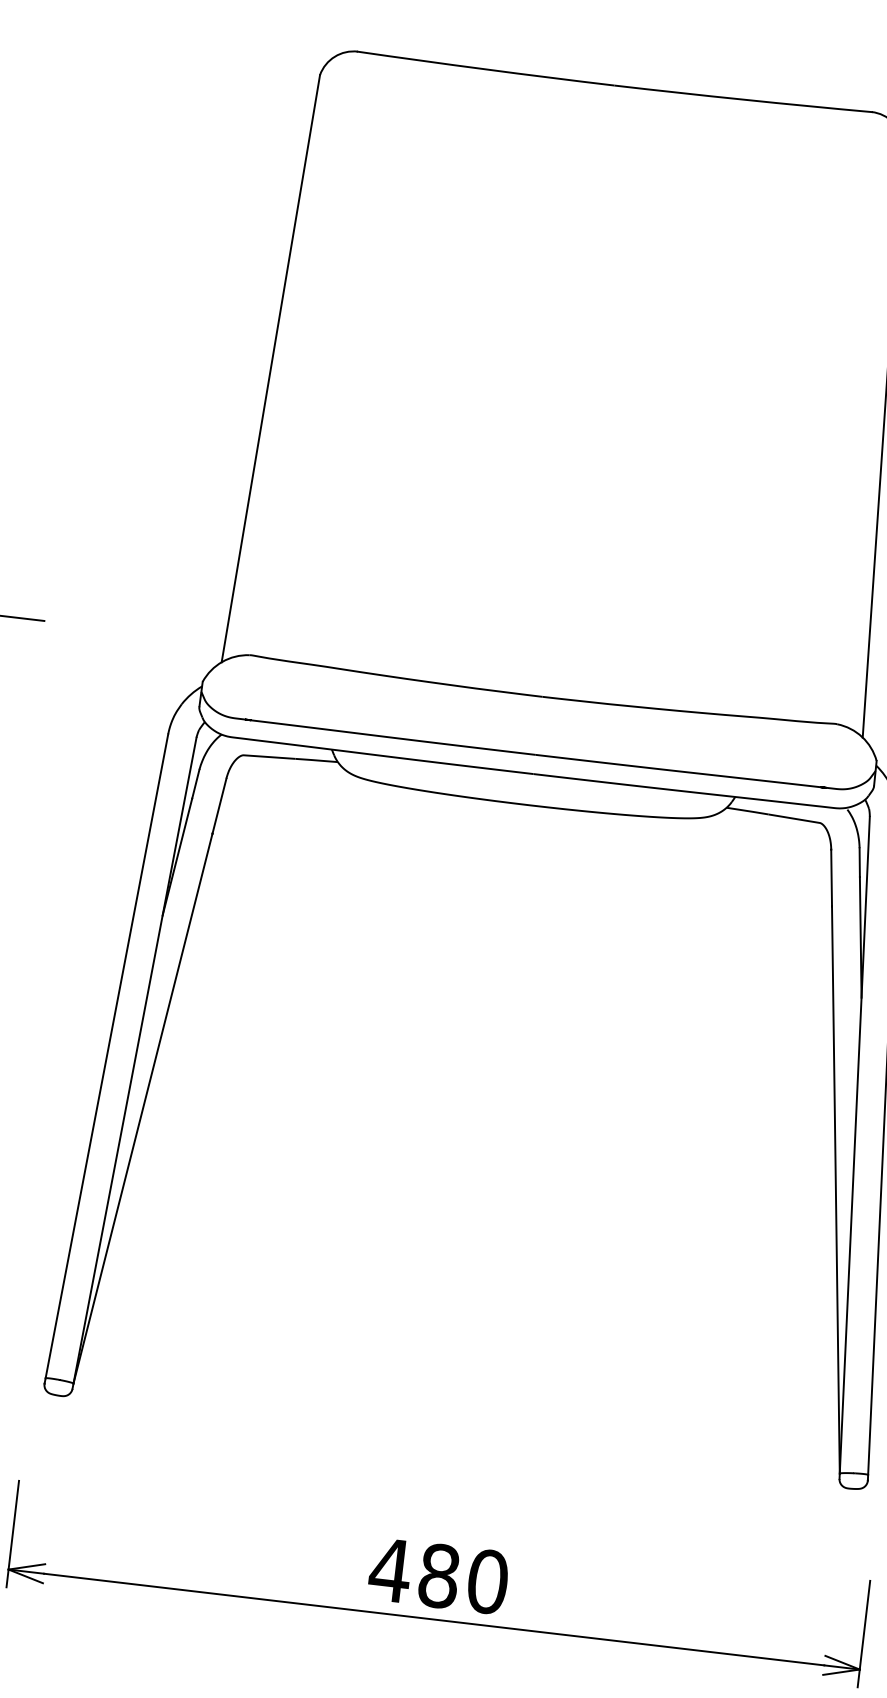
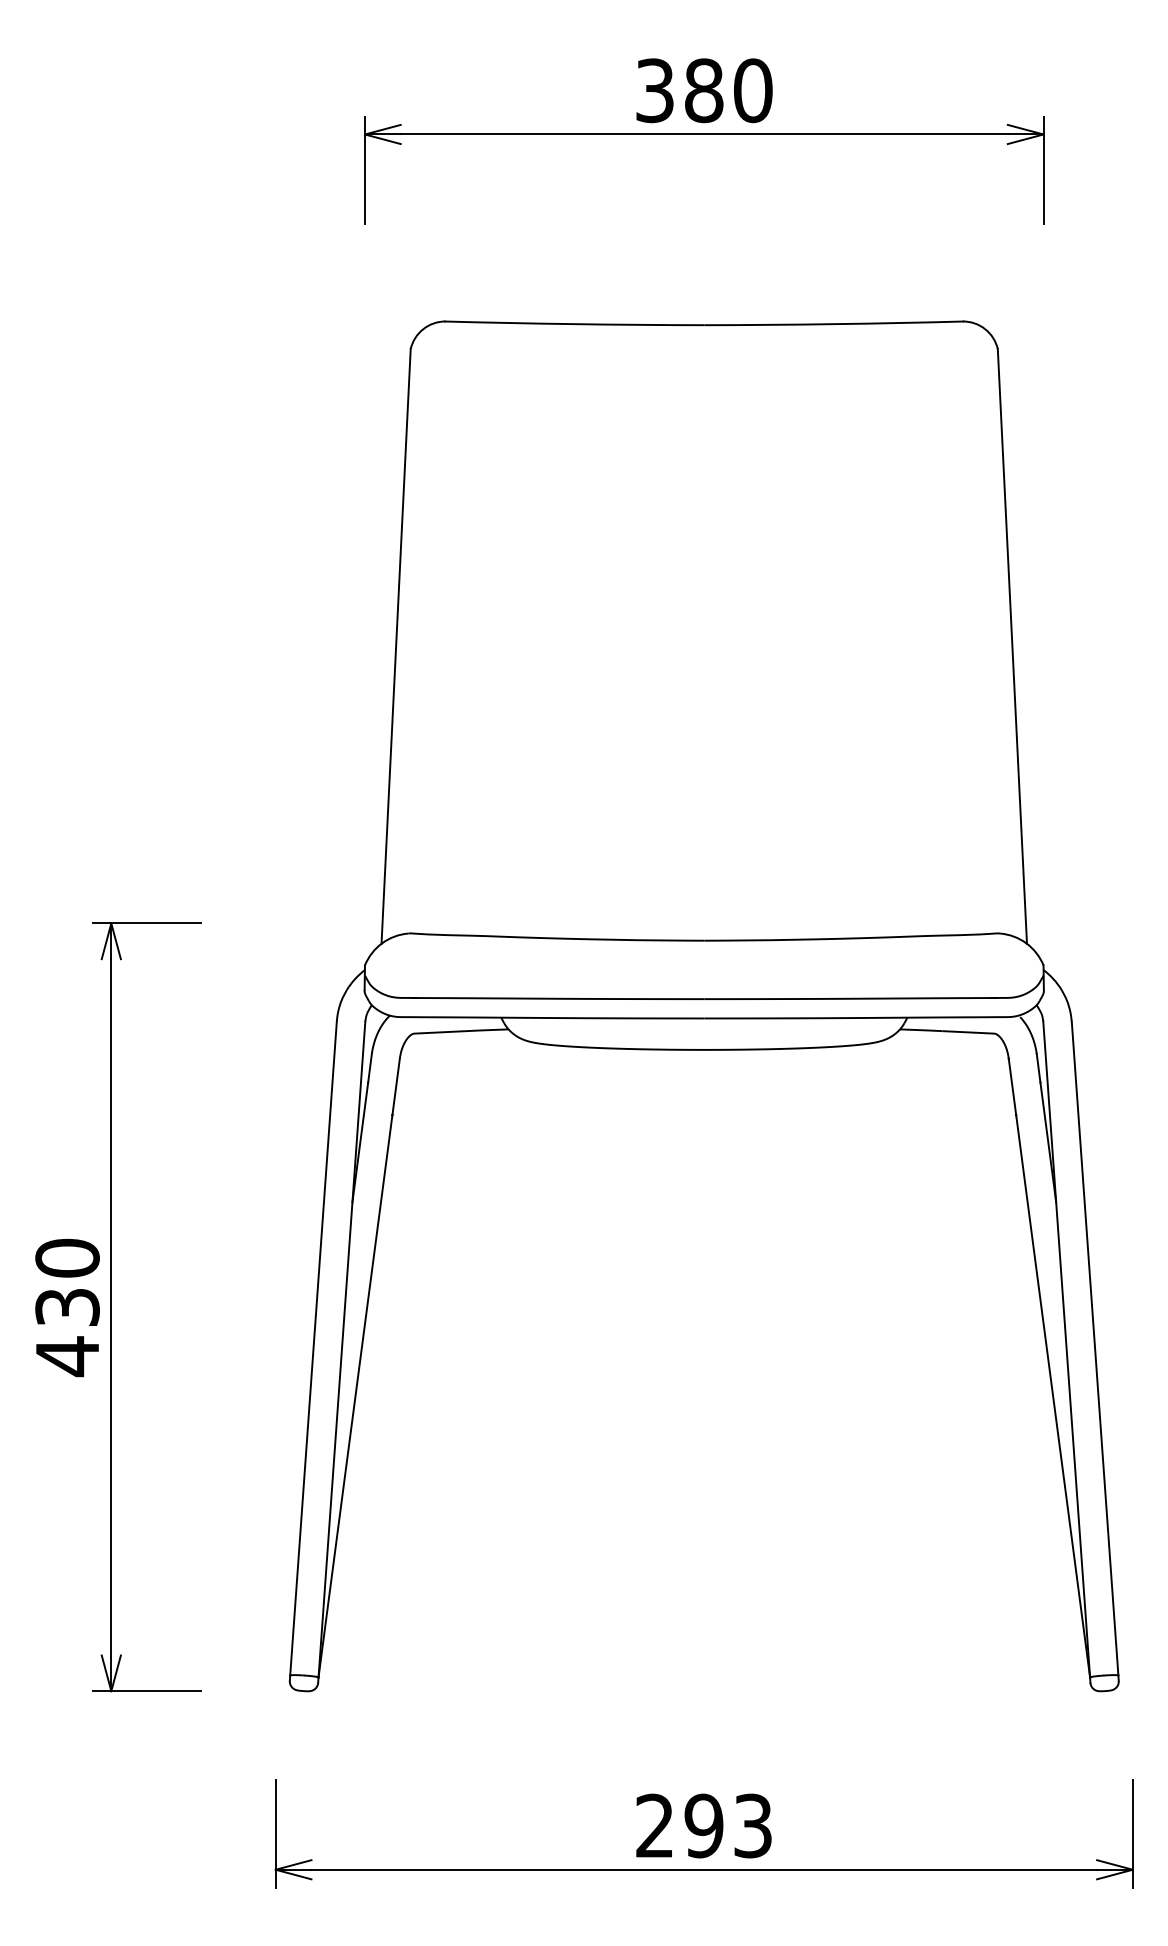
text: (438, 1575) -> (703, 1825), 480 -> 293

